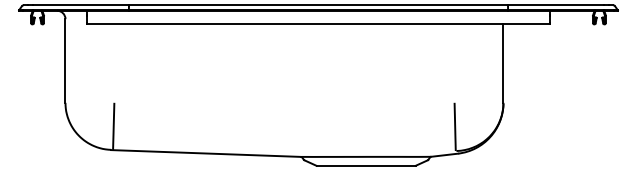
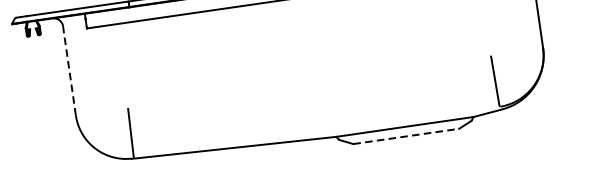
line: (65, 61) -> (69, 71), solid -> dashed
line: (366, 165) -> (406, 136), solid -> dashed

